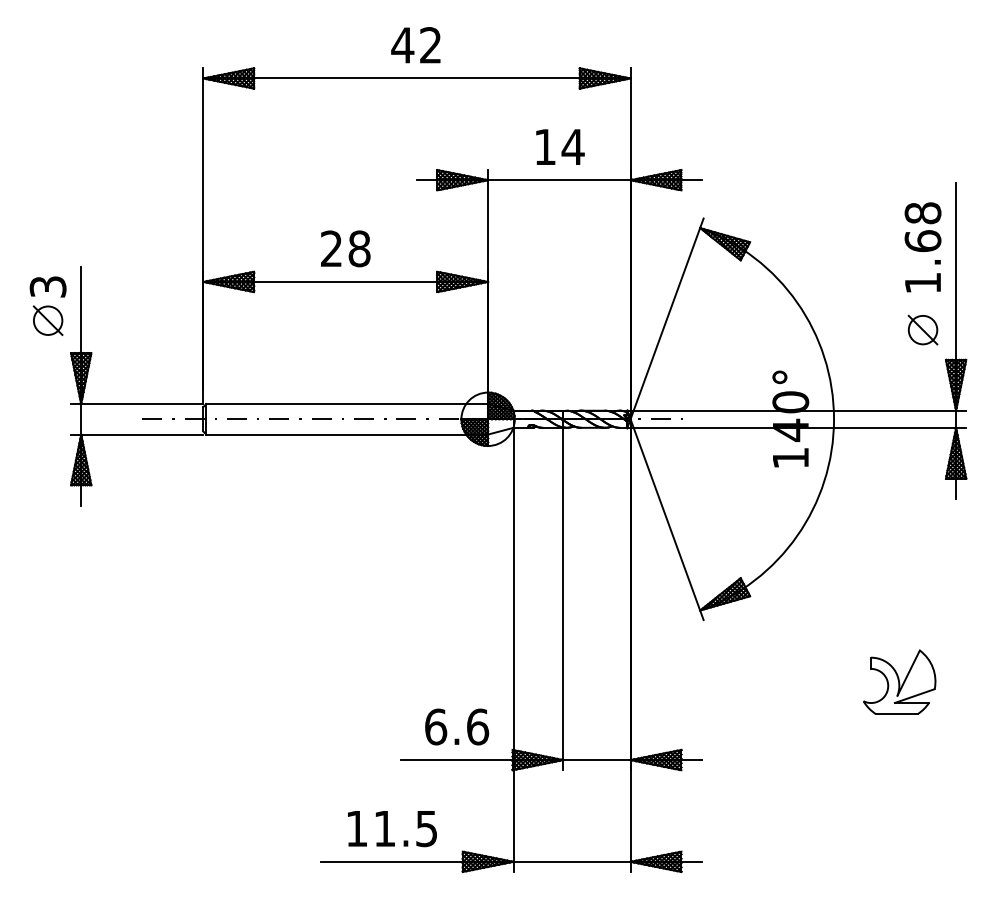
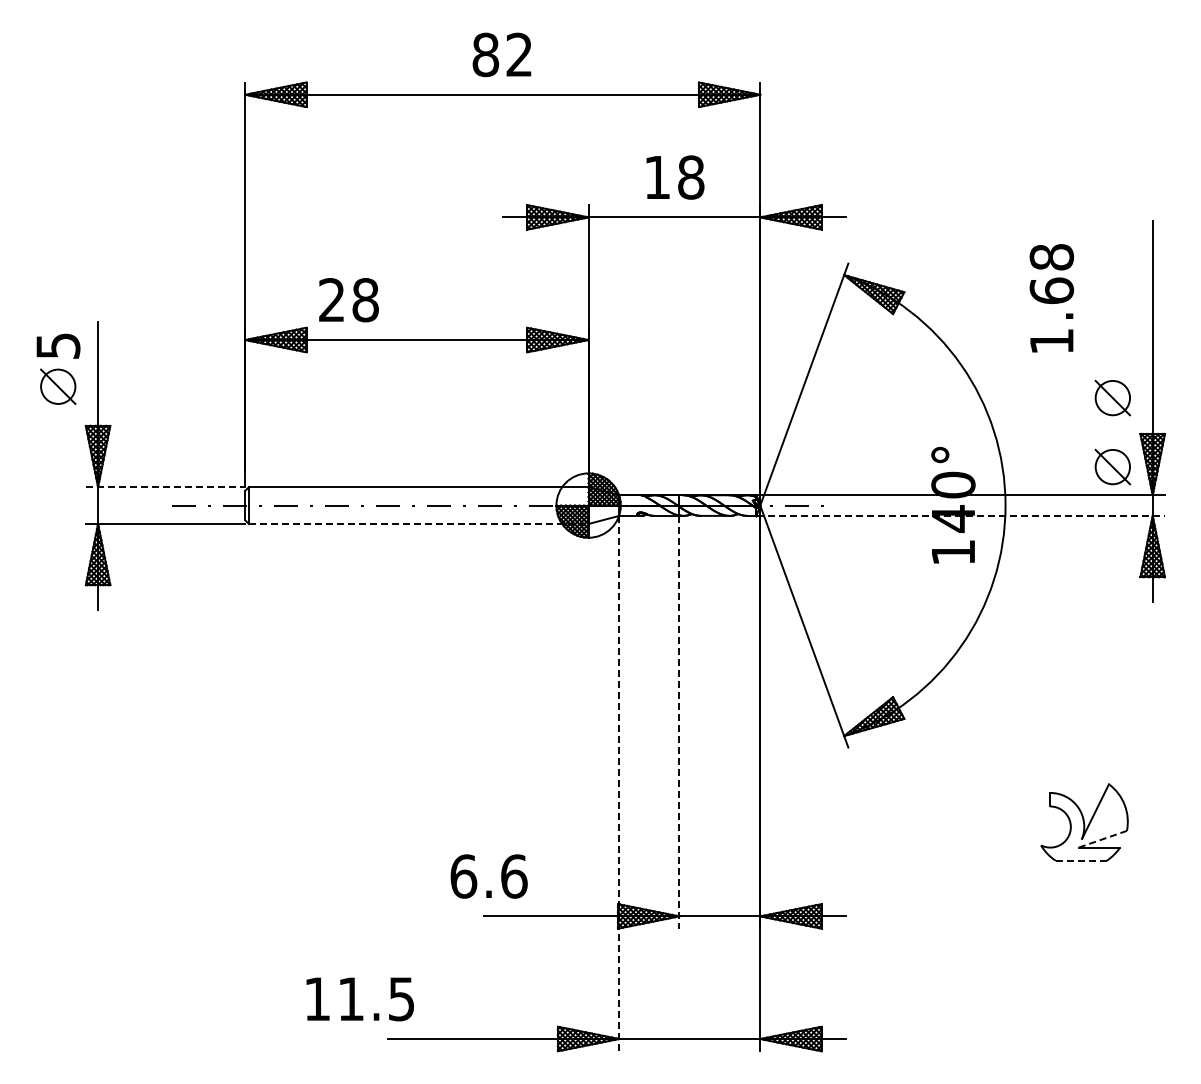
text: (402, 45) -> (485, 54), 42 -> 82
text: (573, 147) -> (691, 177), 14 -> 18
text: (922, 247) -> (1051, 298), moved
text: (345, 249) -> (348, 300), moved
text: (47, 286) -> (57, 345), 3 -> 5
part: (922, 386) -> (1112, 466), added
line: (137, 404) -> (165, 487), solid -> dashed
line: (797, 427) -> (961, 515), solid -> dashed
line: (347, 434) -> (418, 523), solid -> dashed
line: (563, 599) -> (679, 722), solid -> dashed
line: (513, 649) -> (619, 783), solid -> dashed
line: (915, 696) -> (1103, 839), solid -> dashed
line: (897, 713) -> (1081, 860), solid -> dashed
text: (456, 727) -> (488, 876), moved
text: (391, 829) -> (359, 999), moved

